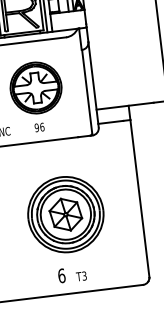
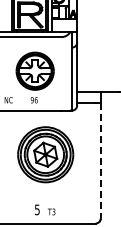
line: (139, 198) -> (100, 160), solid -> dashed
part: (65, 214) -> (45, 154), moved
text: (60, 275) -> (36, 209), 6 -> 5

